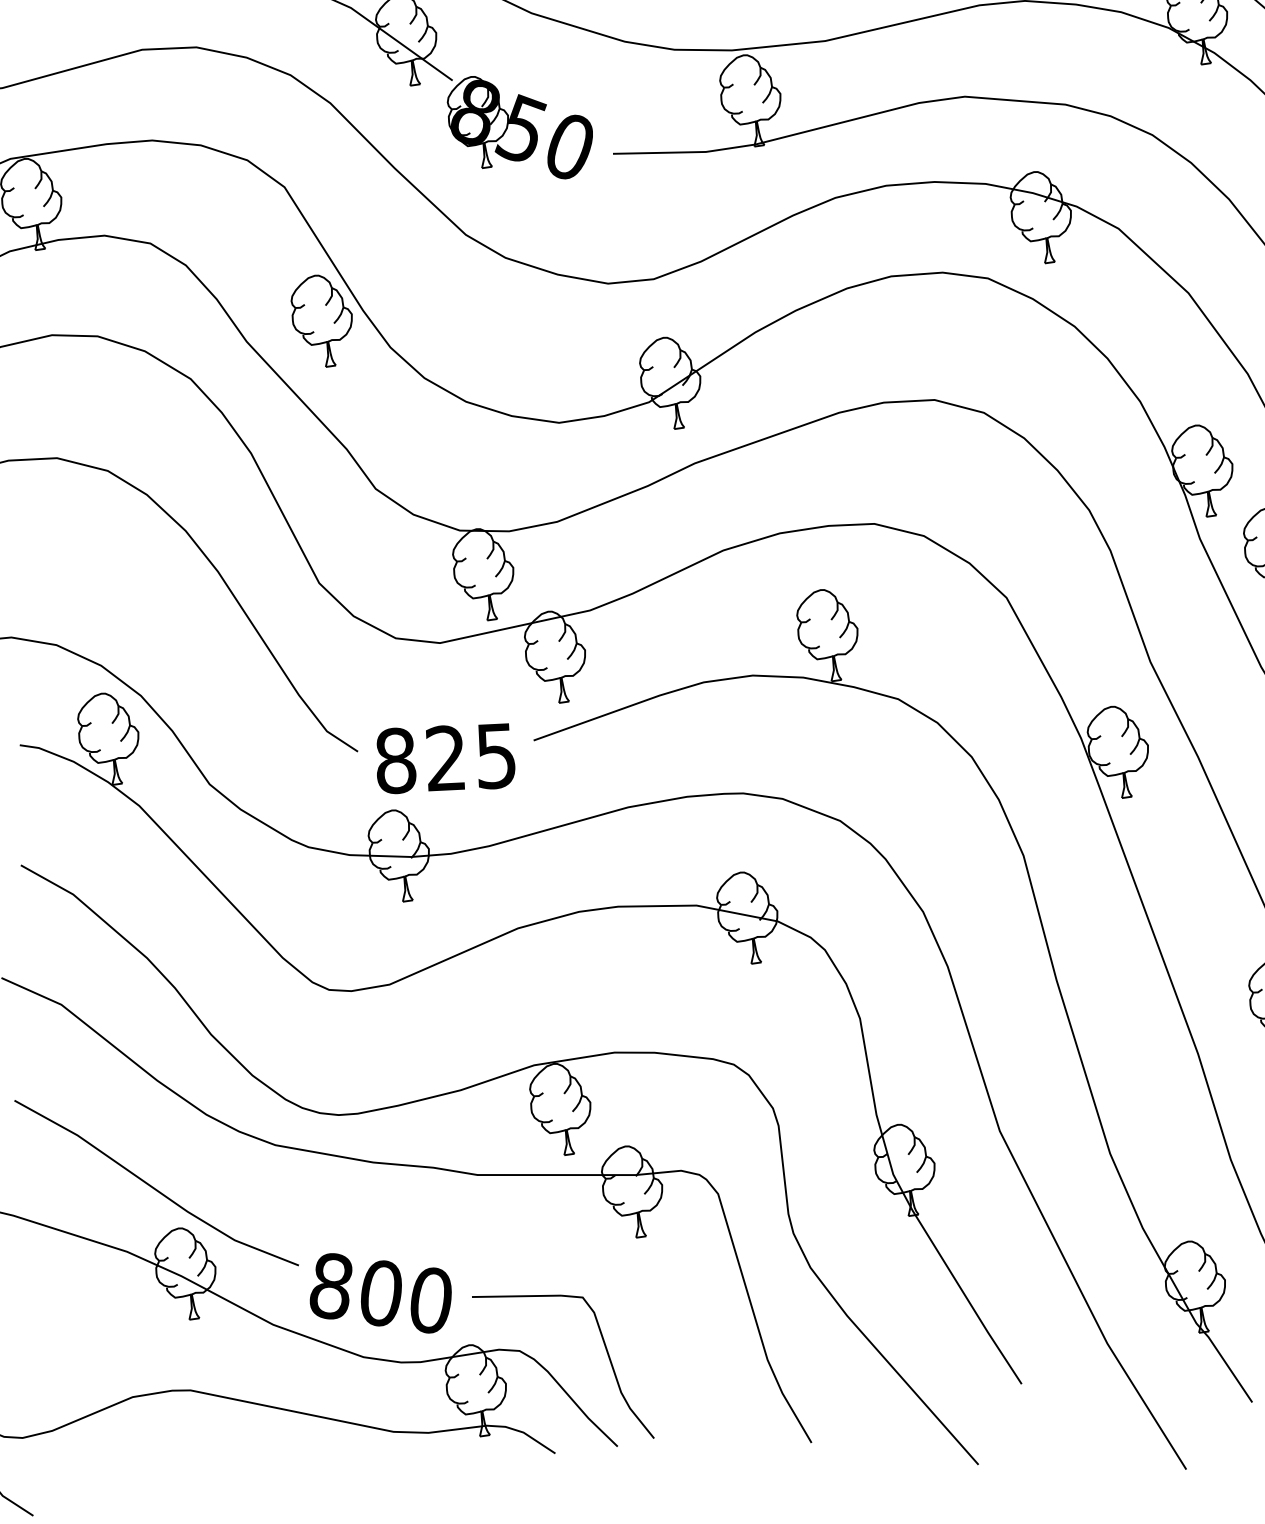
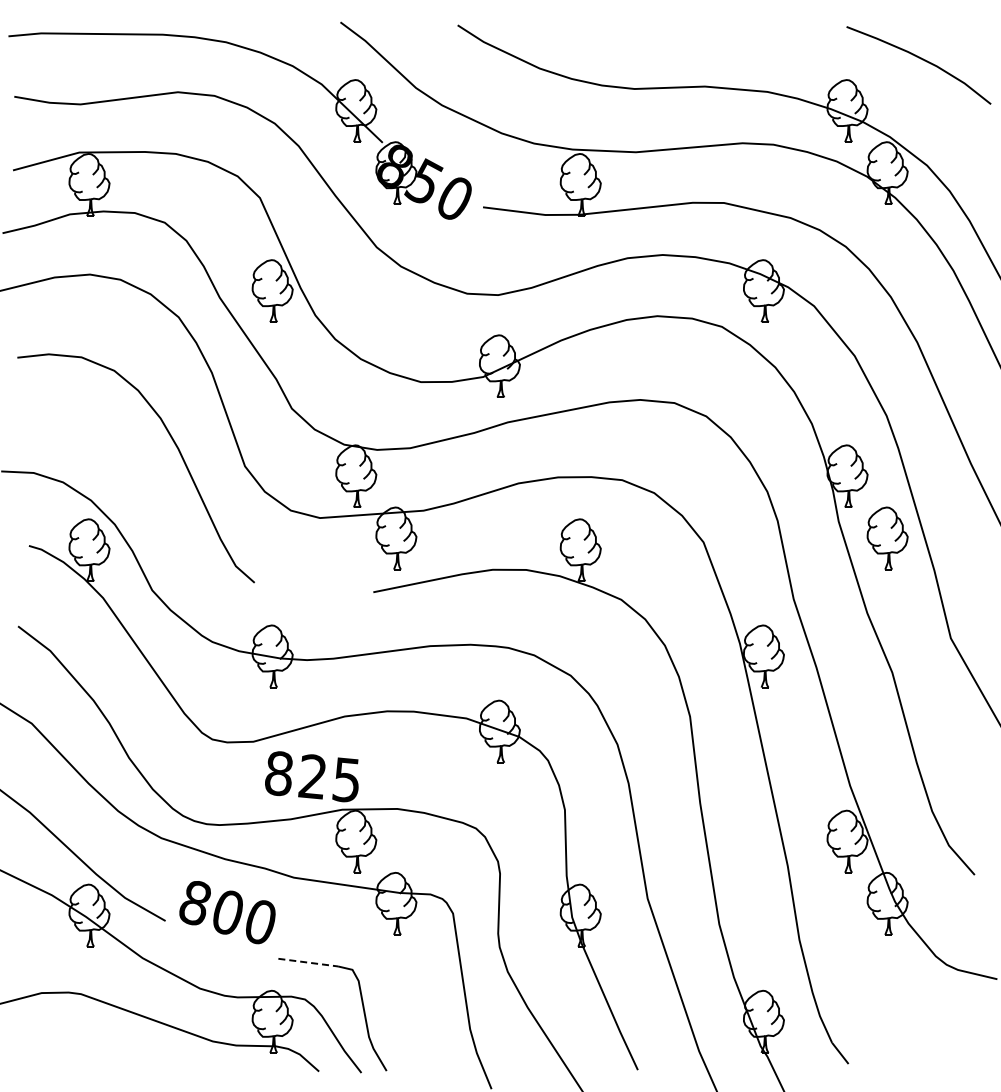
text: (443, 758) -> (311, 776), moved
text: (380, 1293) -> (227, 912), moved
line: (516, 1296) -> (308, 962), solid -> dashed

